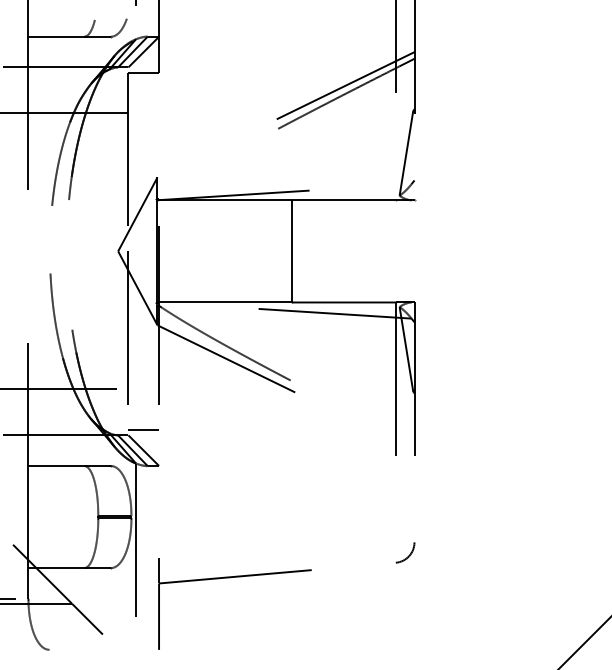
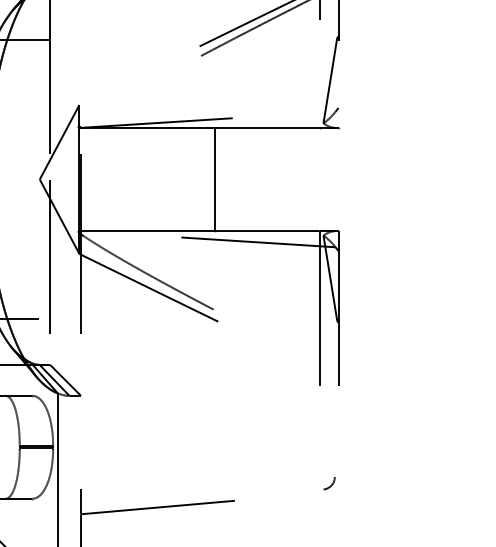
line: (143, 430) -> (65, 360), removed
part: (405, 552) -> (329, 483), size x0.6

